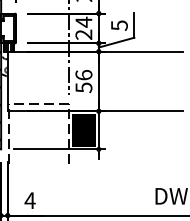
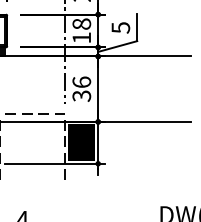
text: (83, 27) -> (81, 29), 24 -> 18
text: (83, 87) -> (81, 95), 56 -> 36

